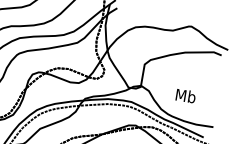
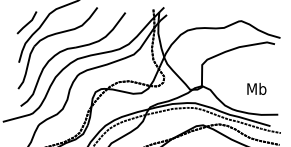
text: (185, 95) -> (256, 88), moved

